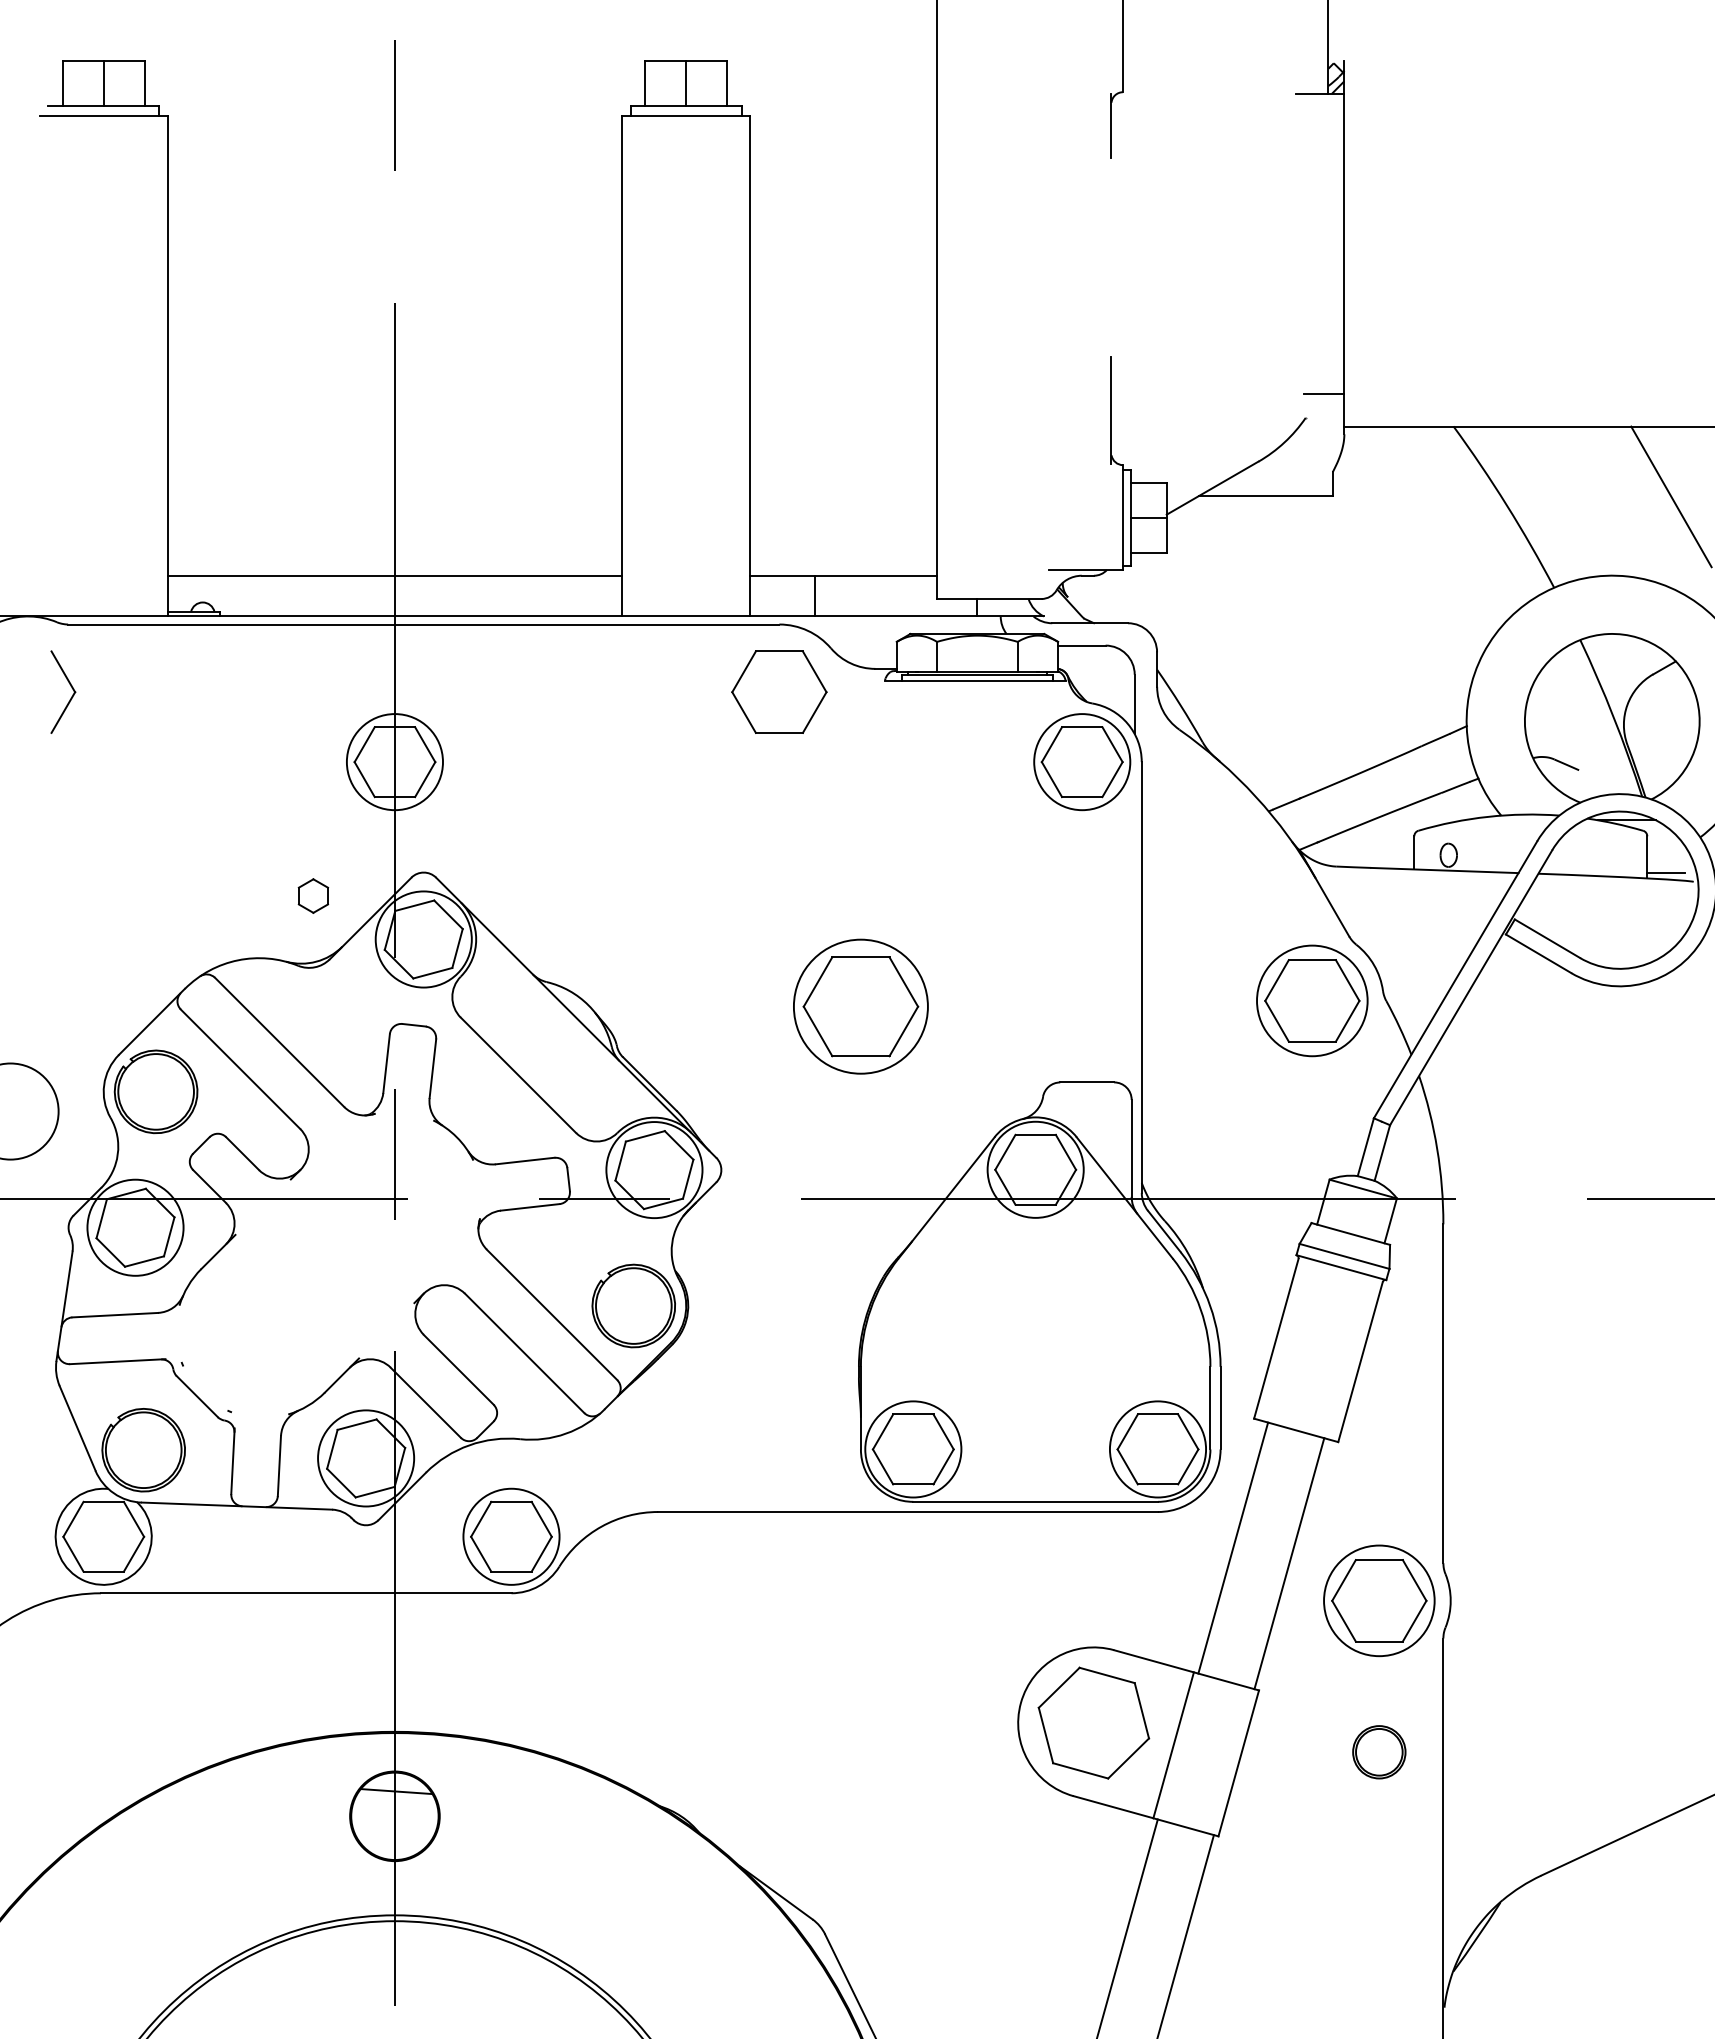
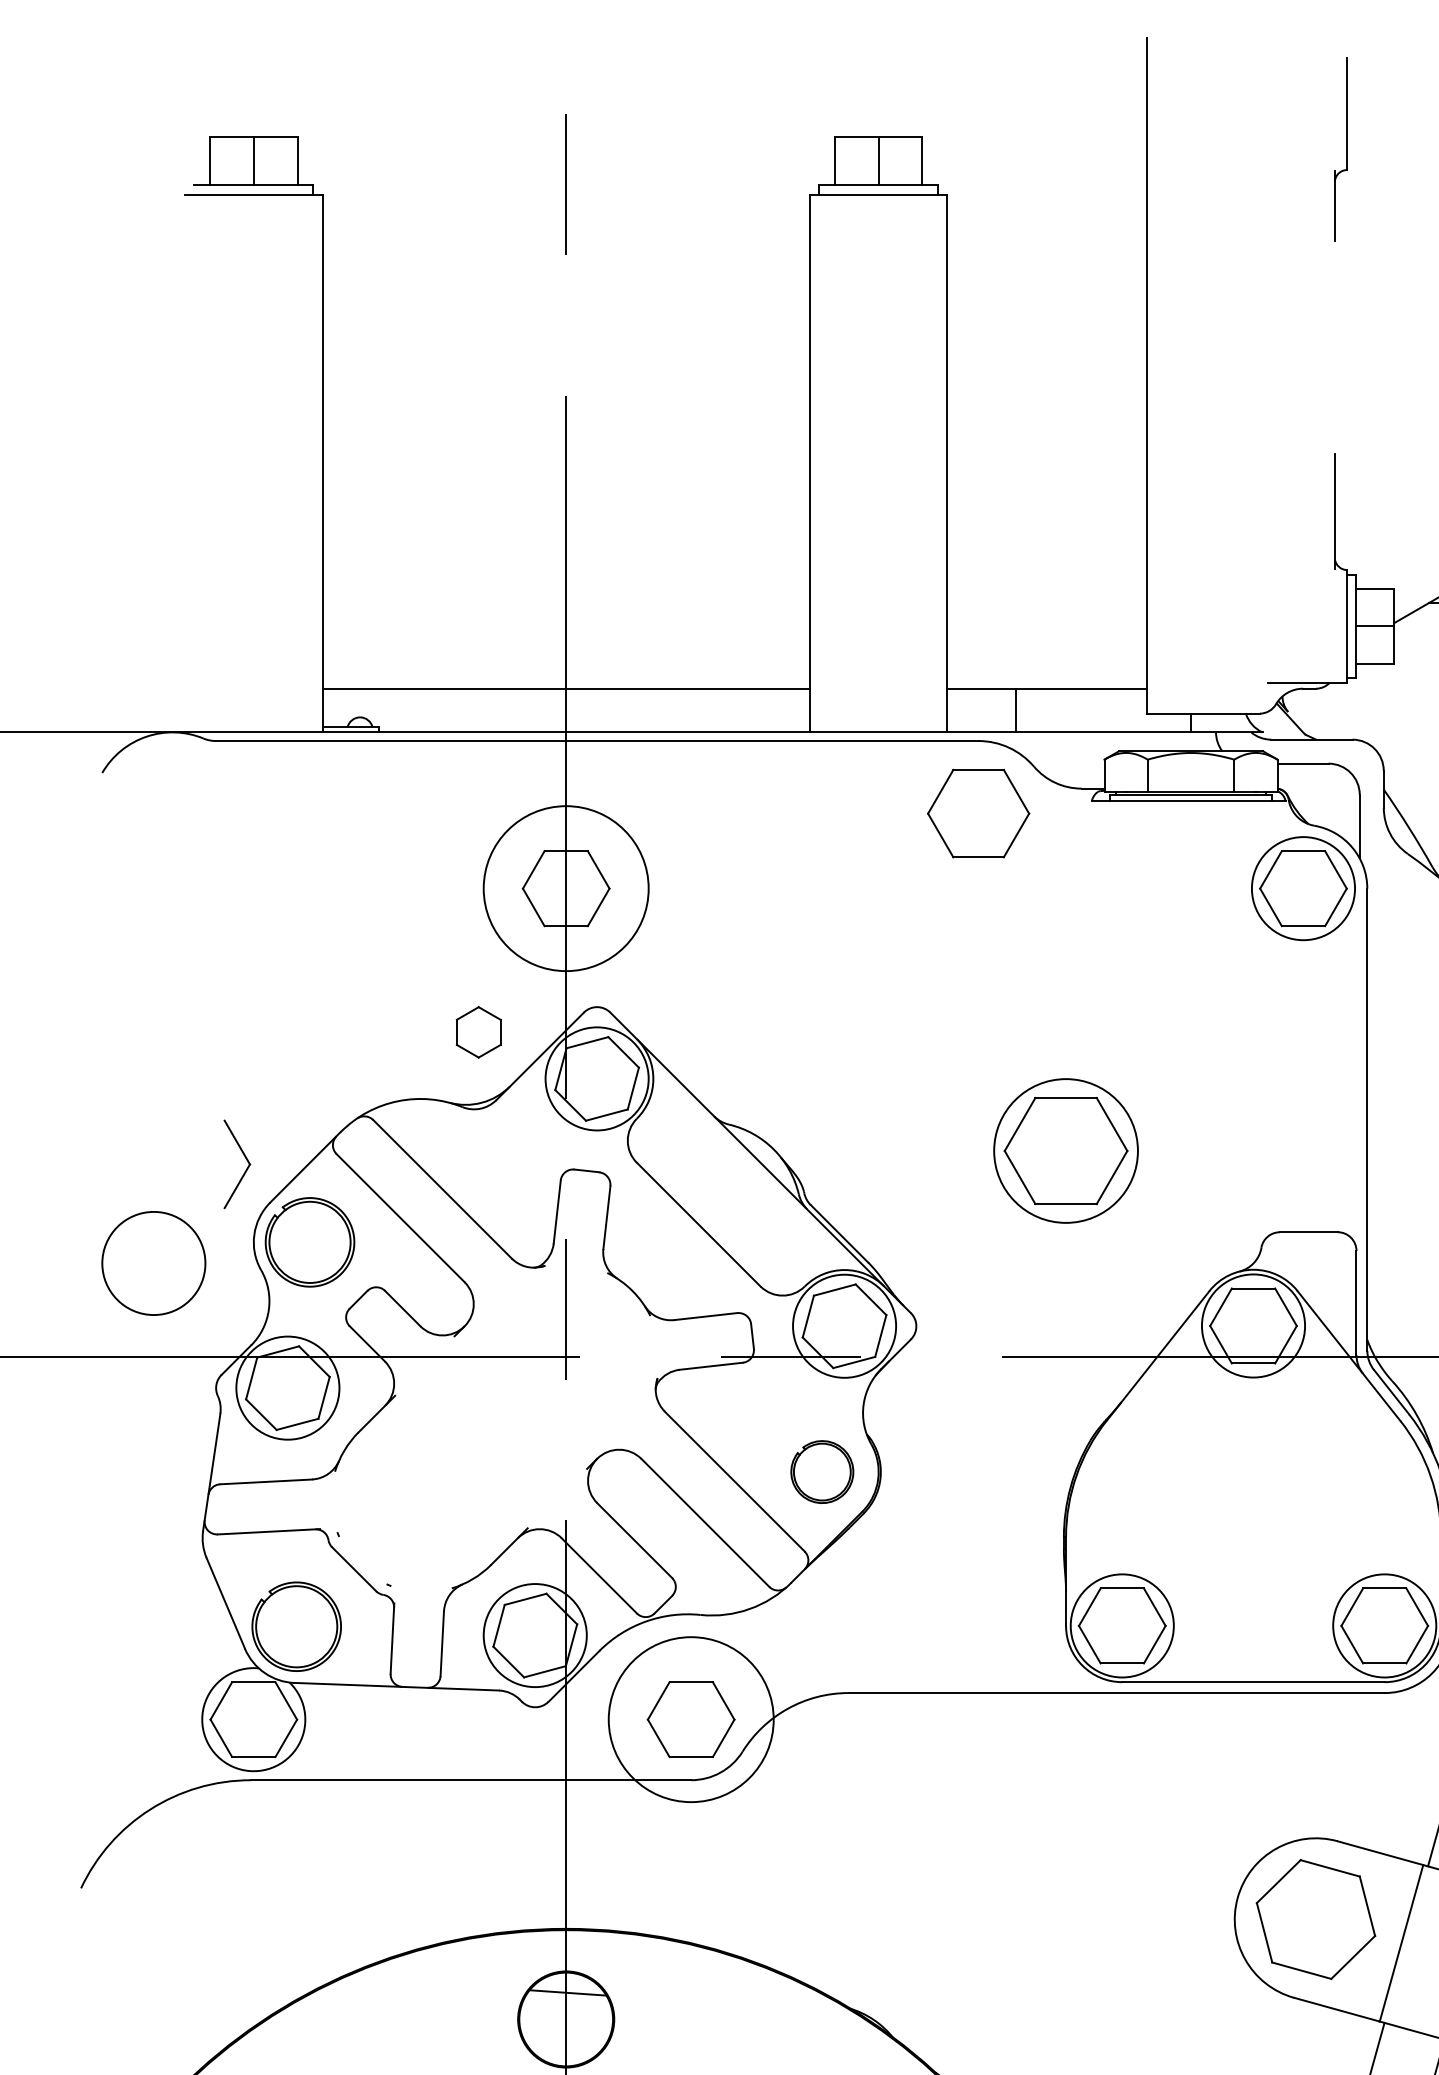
part: (71, 688) -> (246, 1160), moved
circle: (394, 762) -> (565, 889), size x1.6
part: (313, 895) -> (478, 1031), size x1.4
part: (633, 1305) -> (822, 1471), size x0.7
circle: (511, 1536) -> (691, 1719), size x1.6

